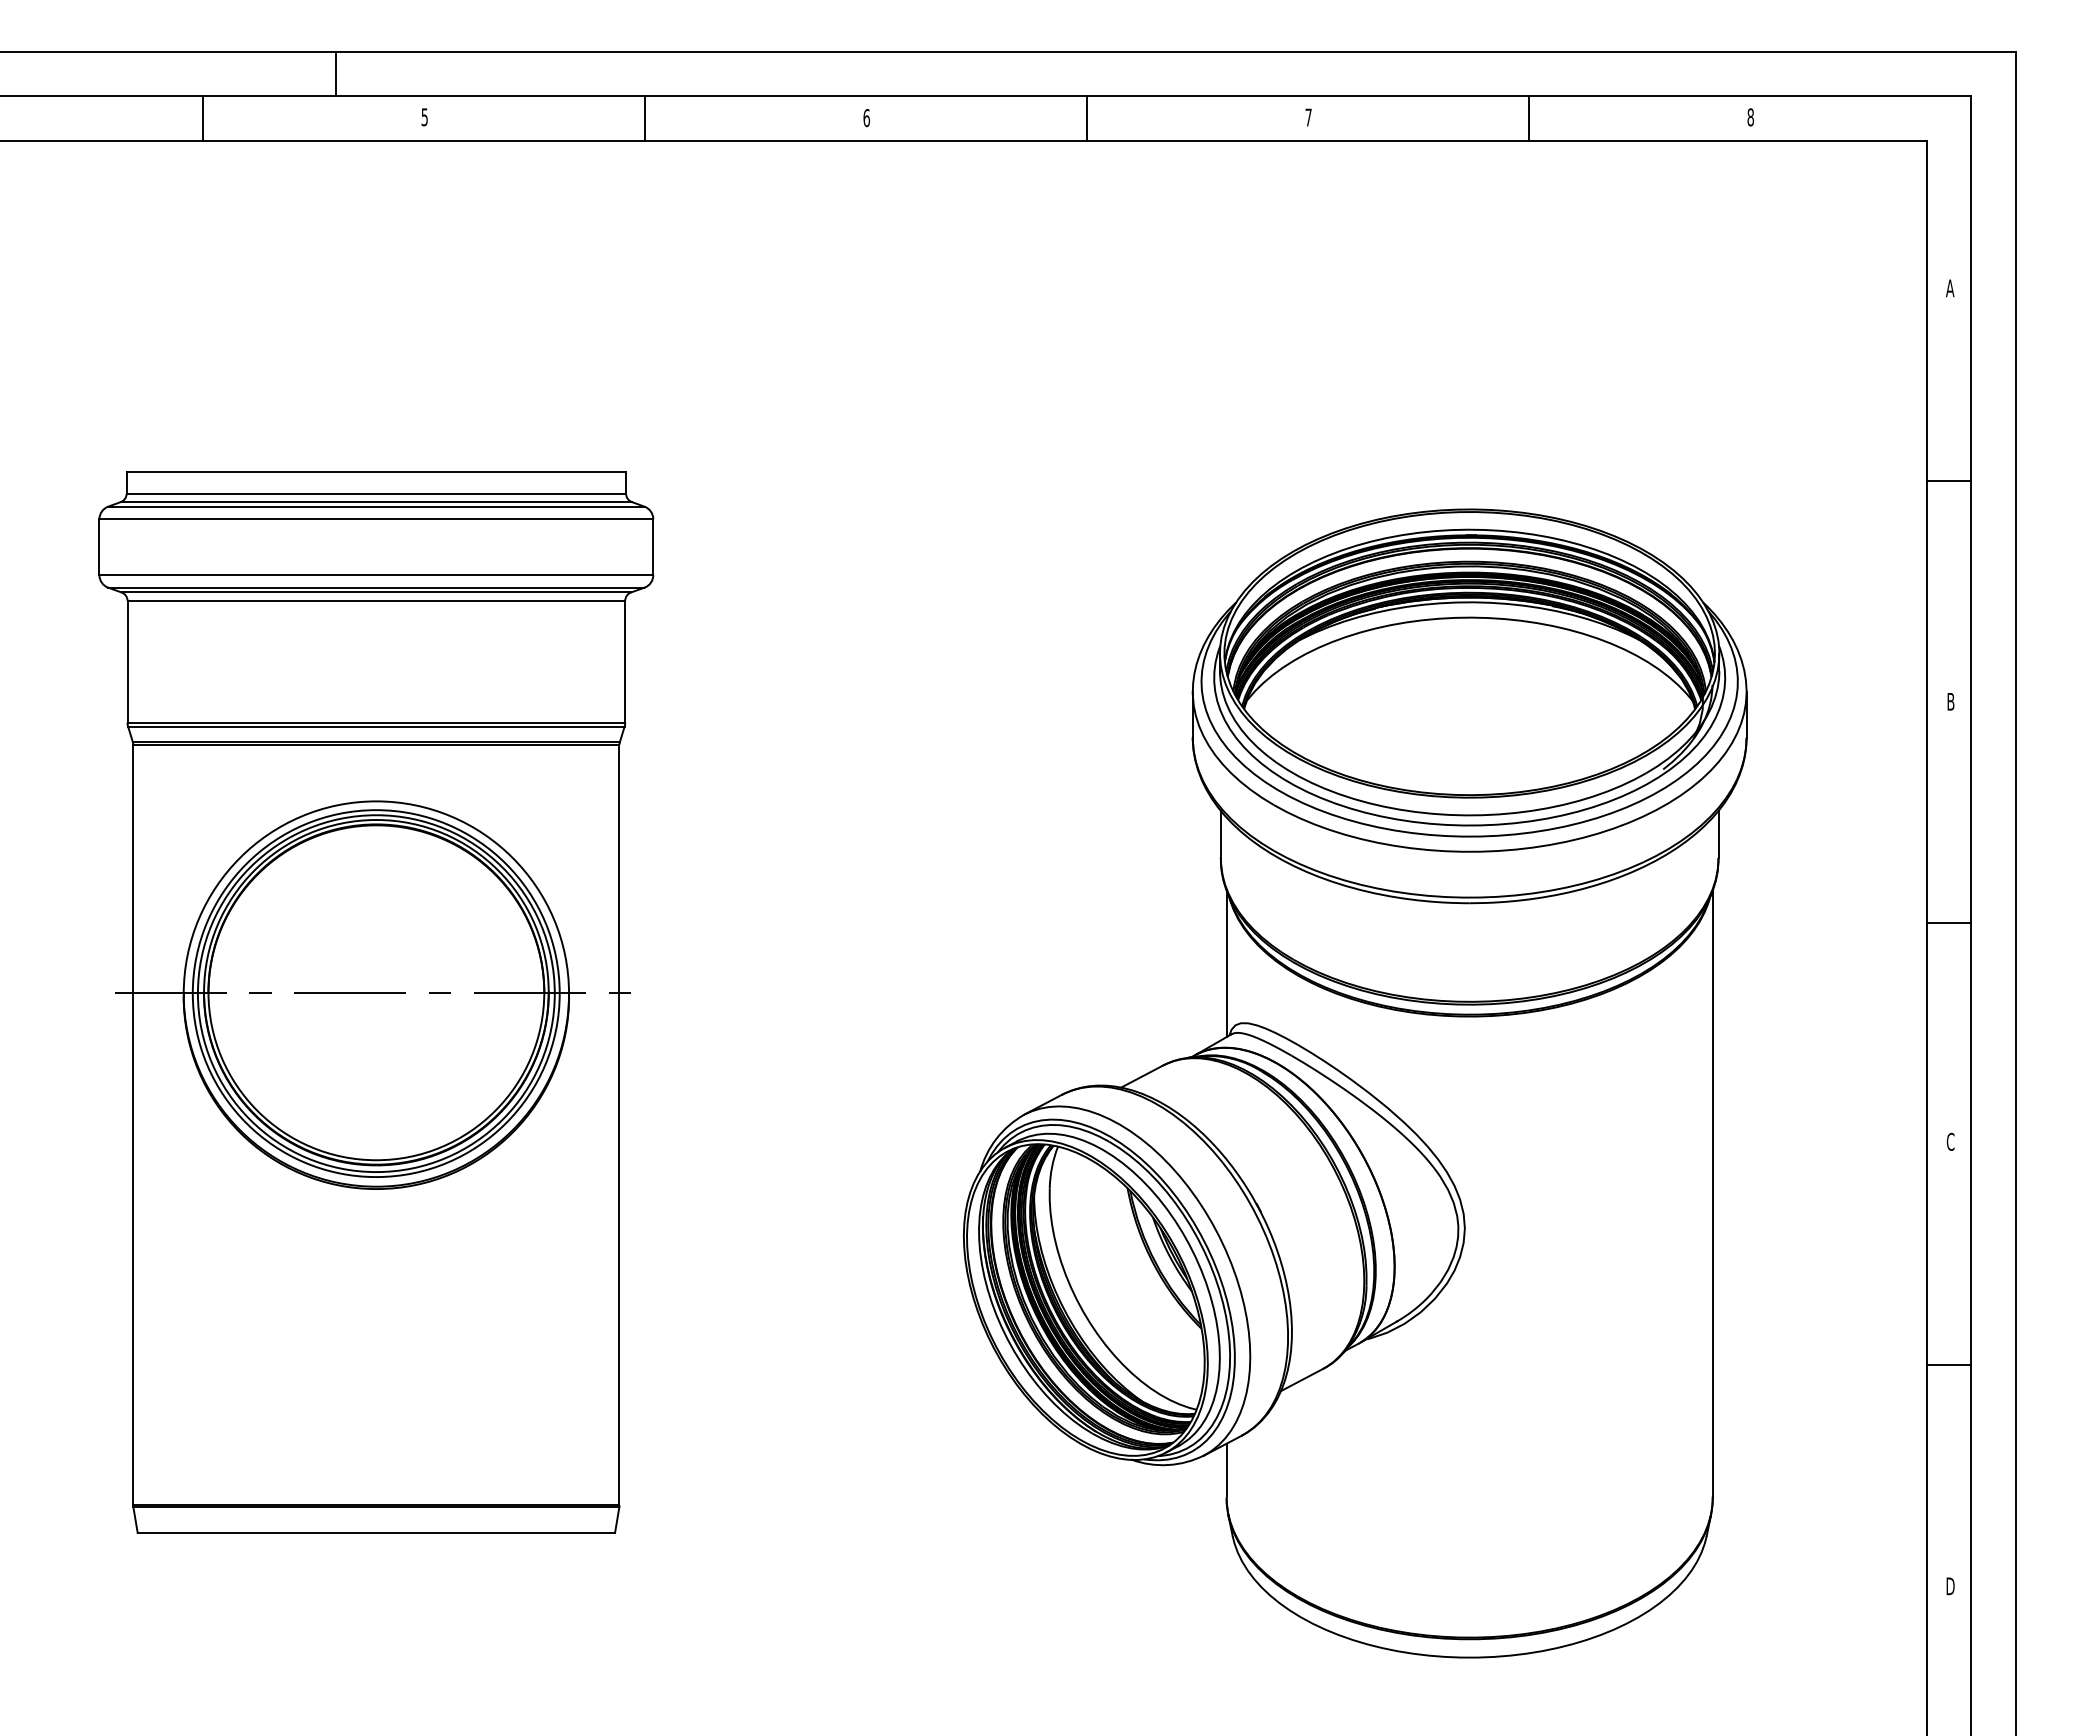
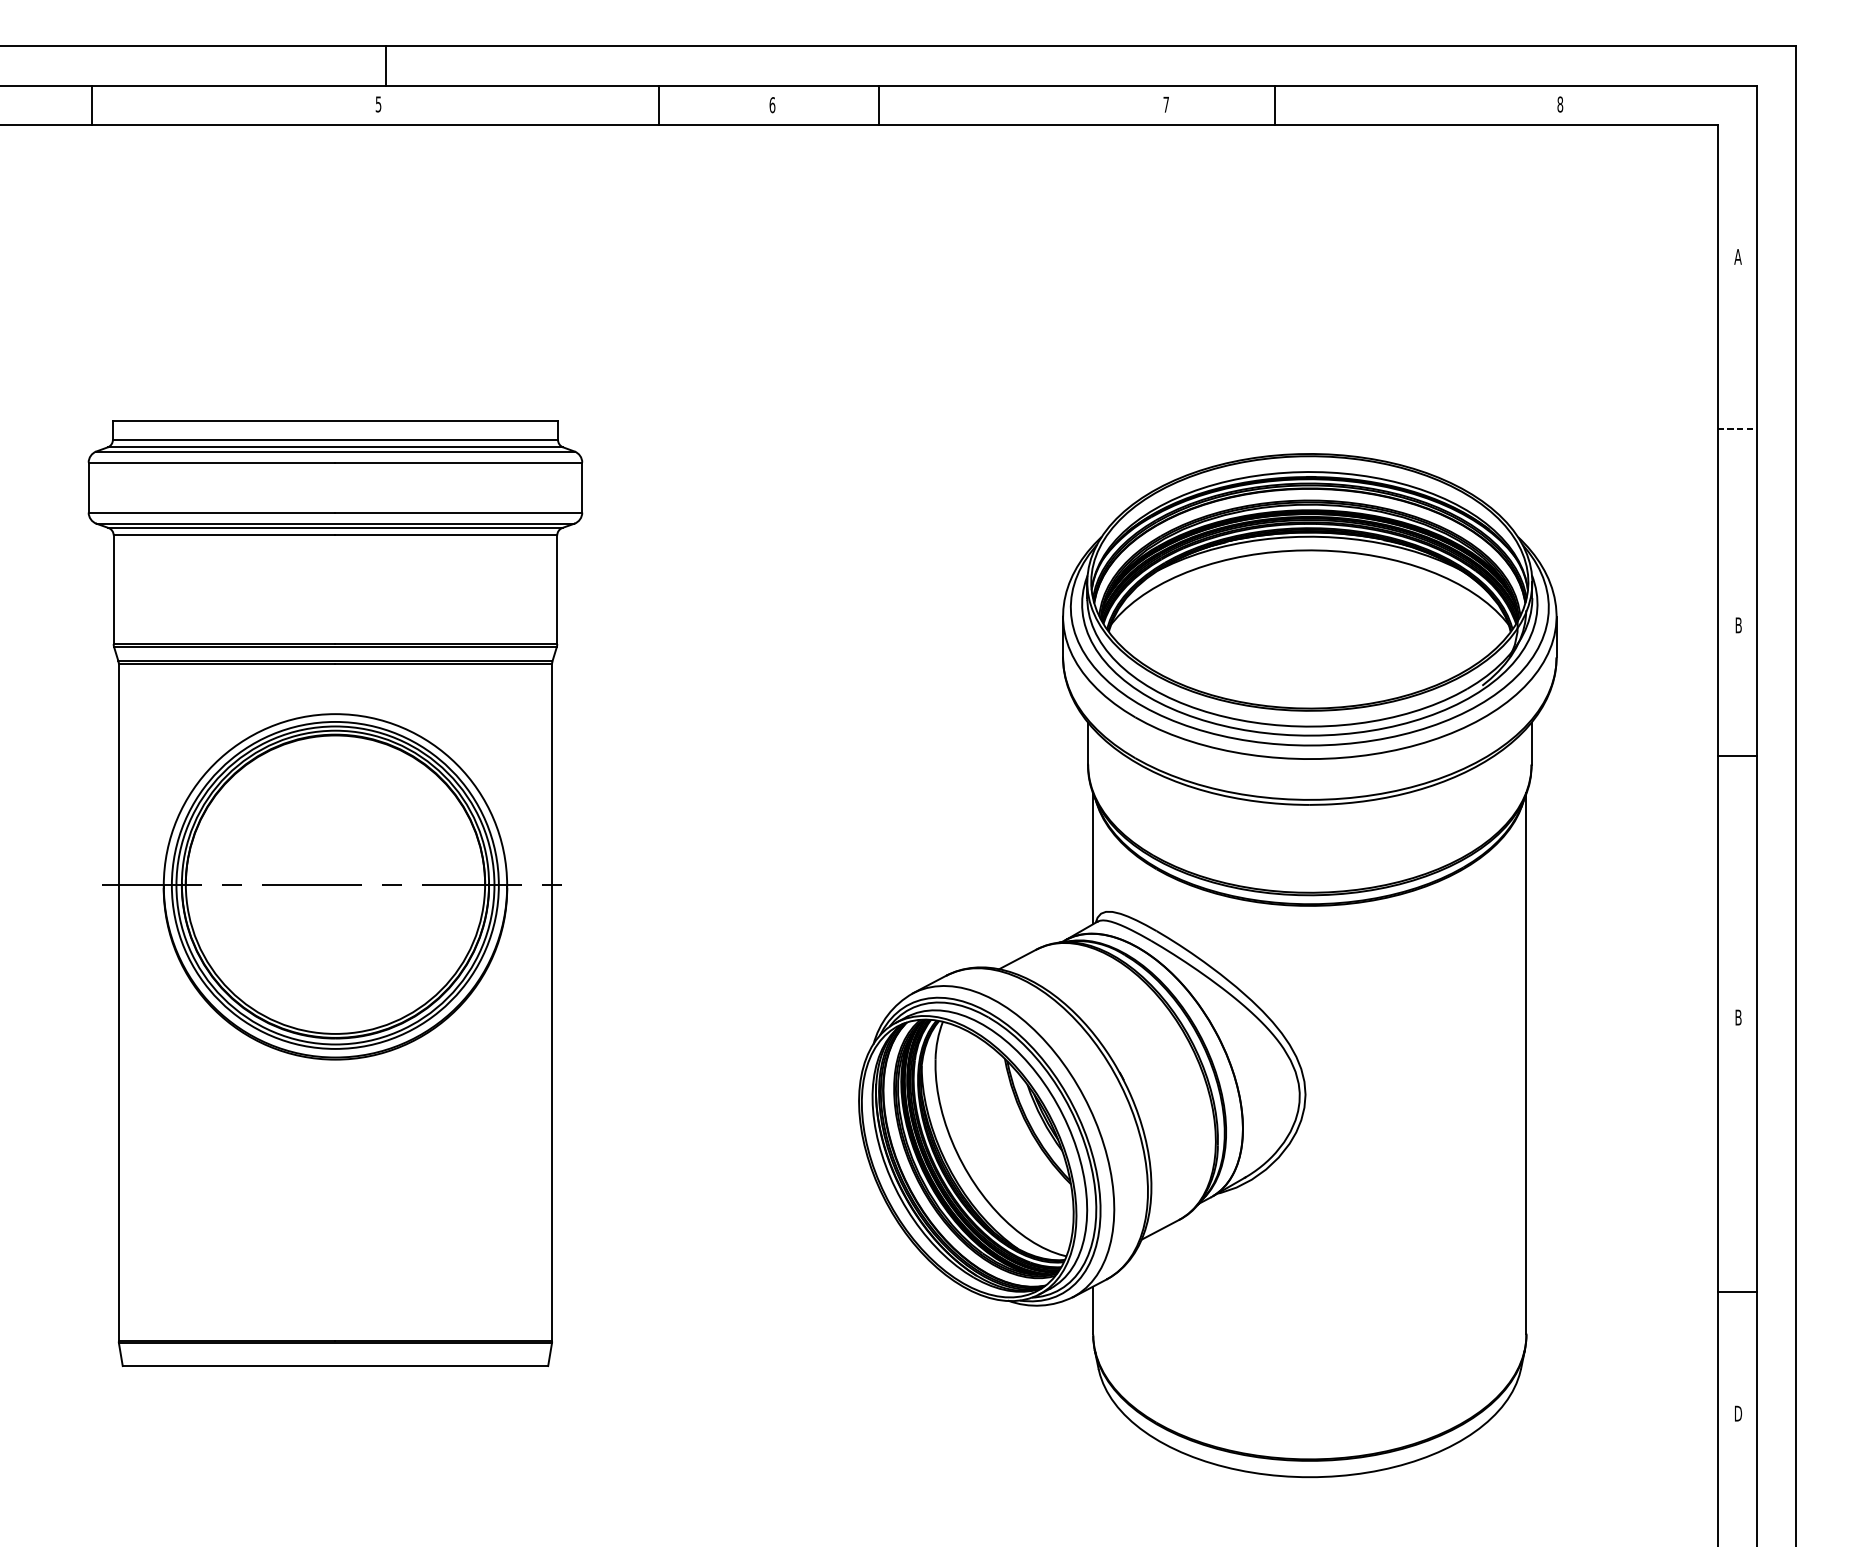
line: (336, 74) -> (386, 66), moved
line: (203, 118) -> (92, 105), moved
line: (645, 118) -> (659, 105), moved
line: (1087, 118) -> (879, 105), moved
line: (1529, 118) -> (1274, 105), moved
line: (1949, 480) -> (1737, 428), solid -> dashed
line: (1949, 922) -> (1737, 755), moved
text: (1950, 1141) -> (1738, 1017), C -> B
line: (1949, 1364) -> (1737, 1291), moved

